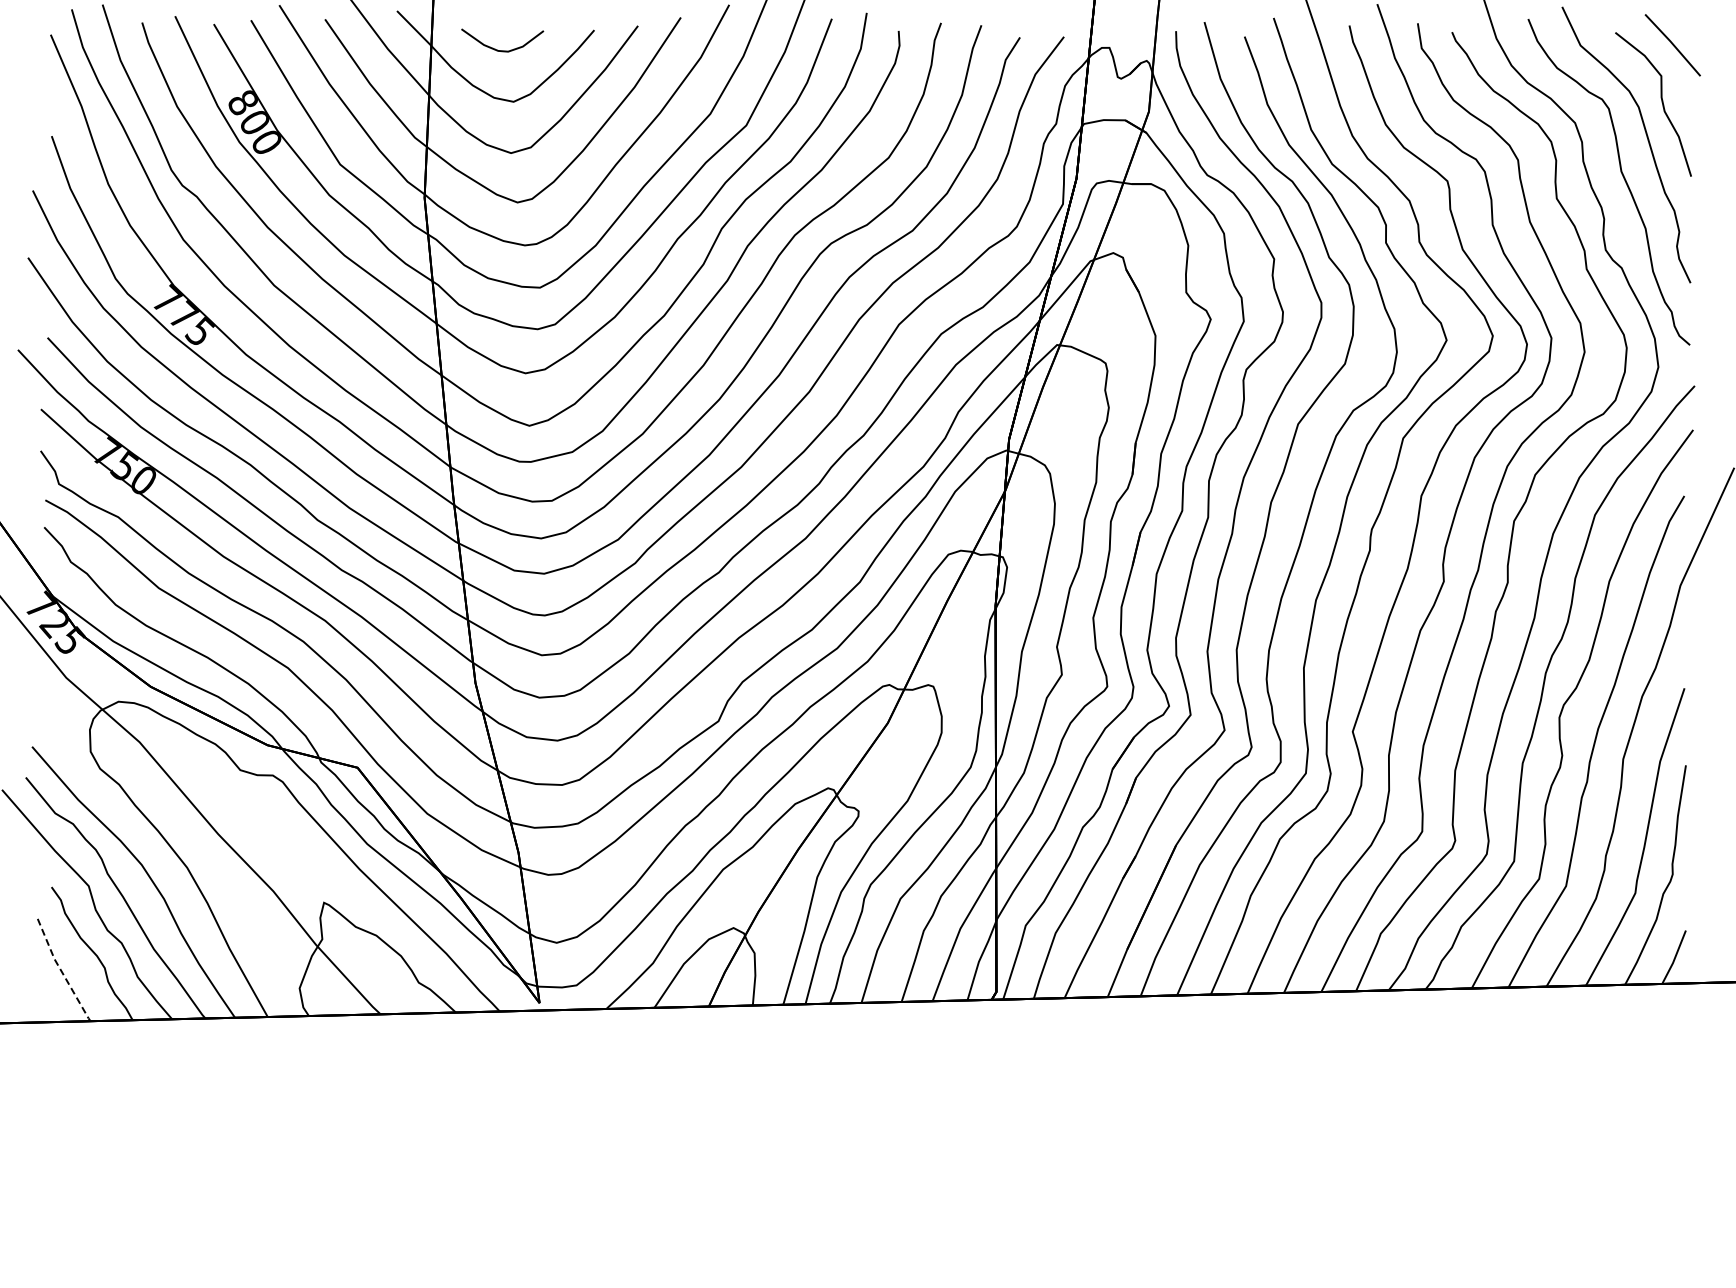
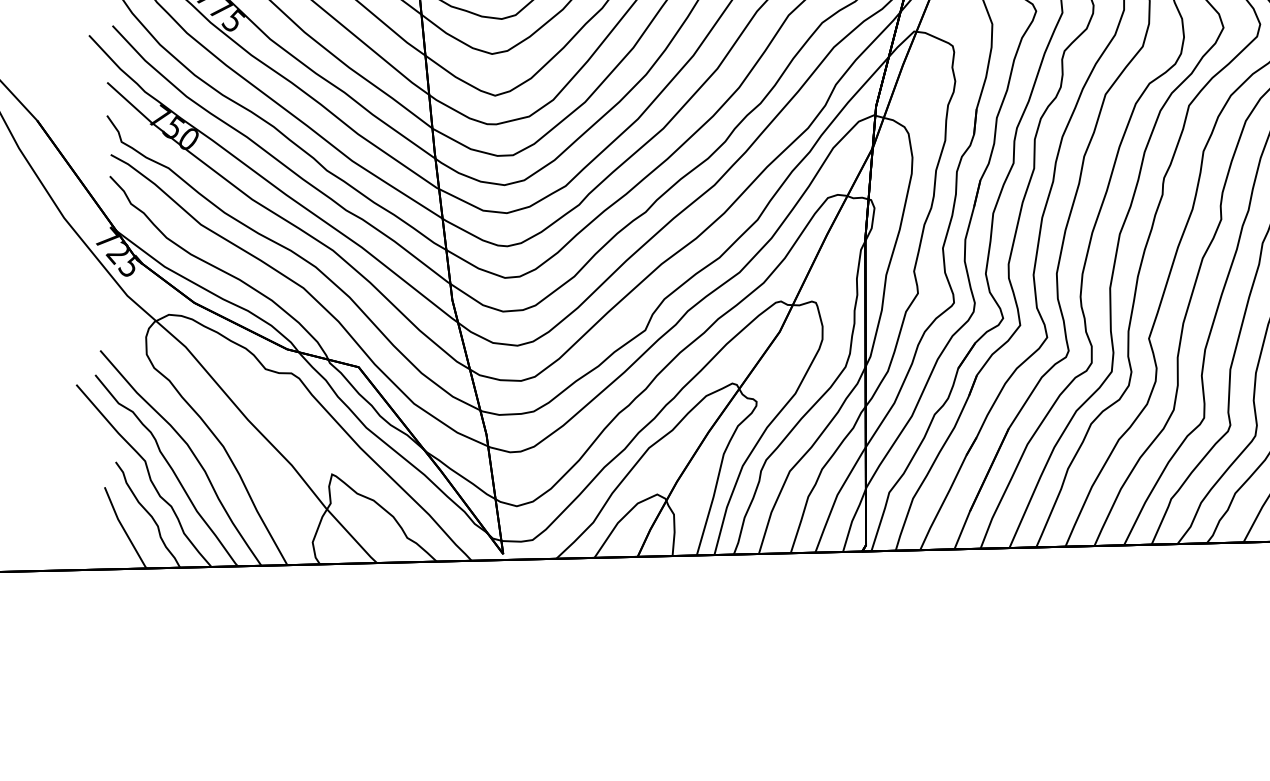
line: (62, 972) -> (124, 529), dashed -> solid

